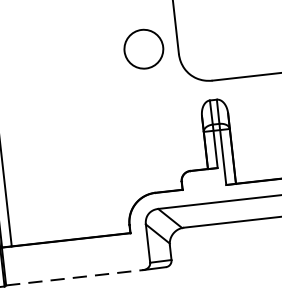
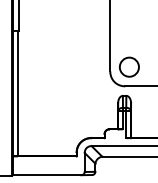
circle: (143, 47) -> (129, 66), moved
line: (75, 278) -> (47, 175), dashed -> solid

